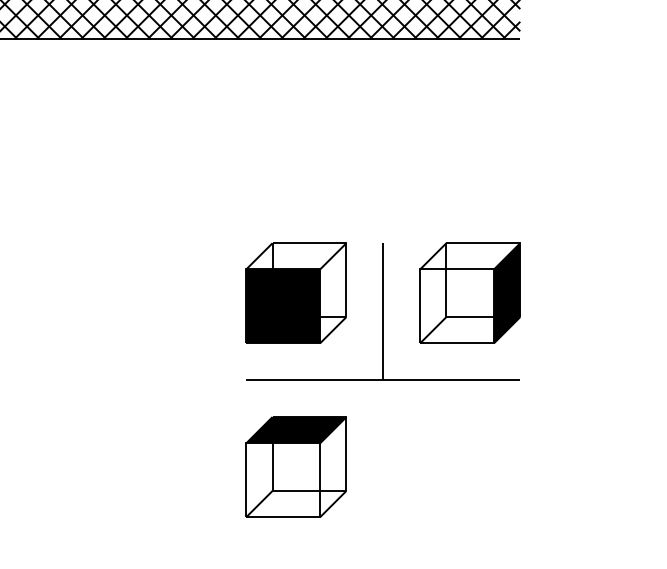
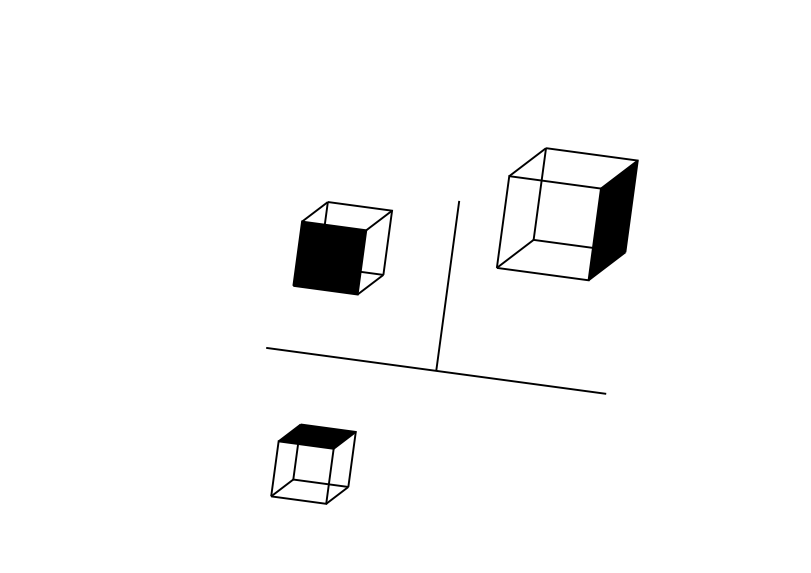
part: (295, 292) -> (341, 247), size x0.7
part: (469, 292) -> (566, 213), moved
part: (295, 466) -> (312, 463), size x0.6

